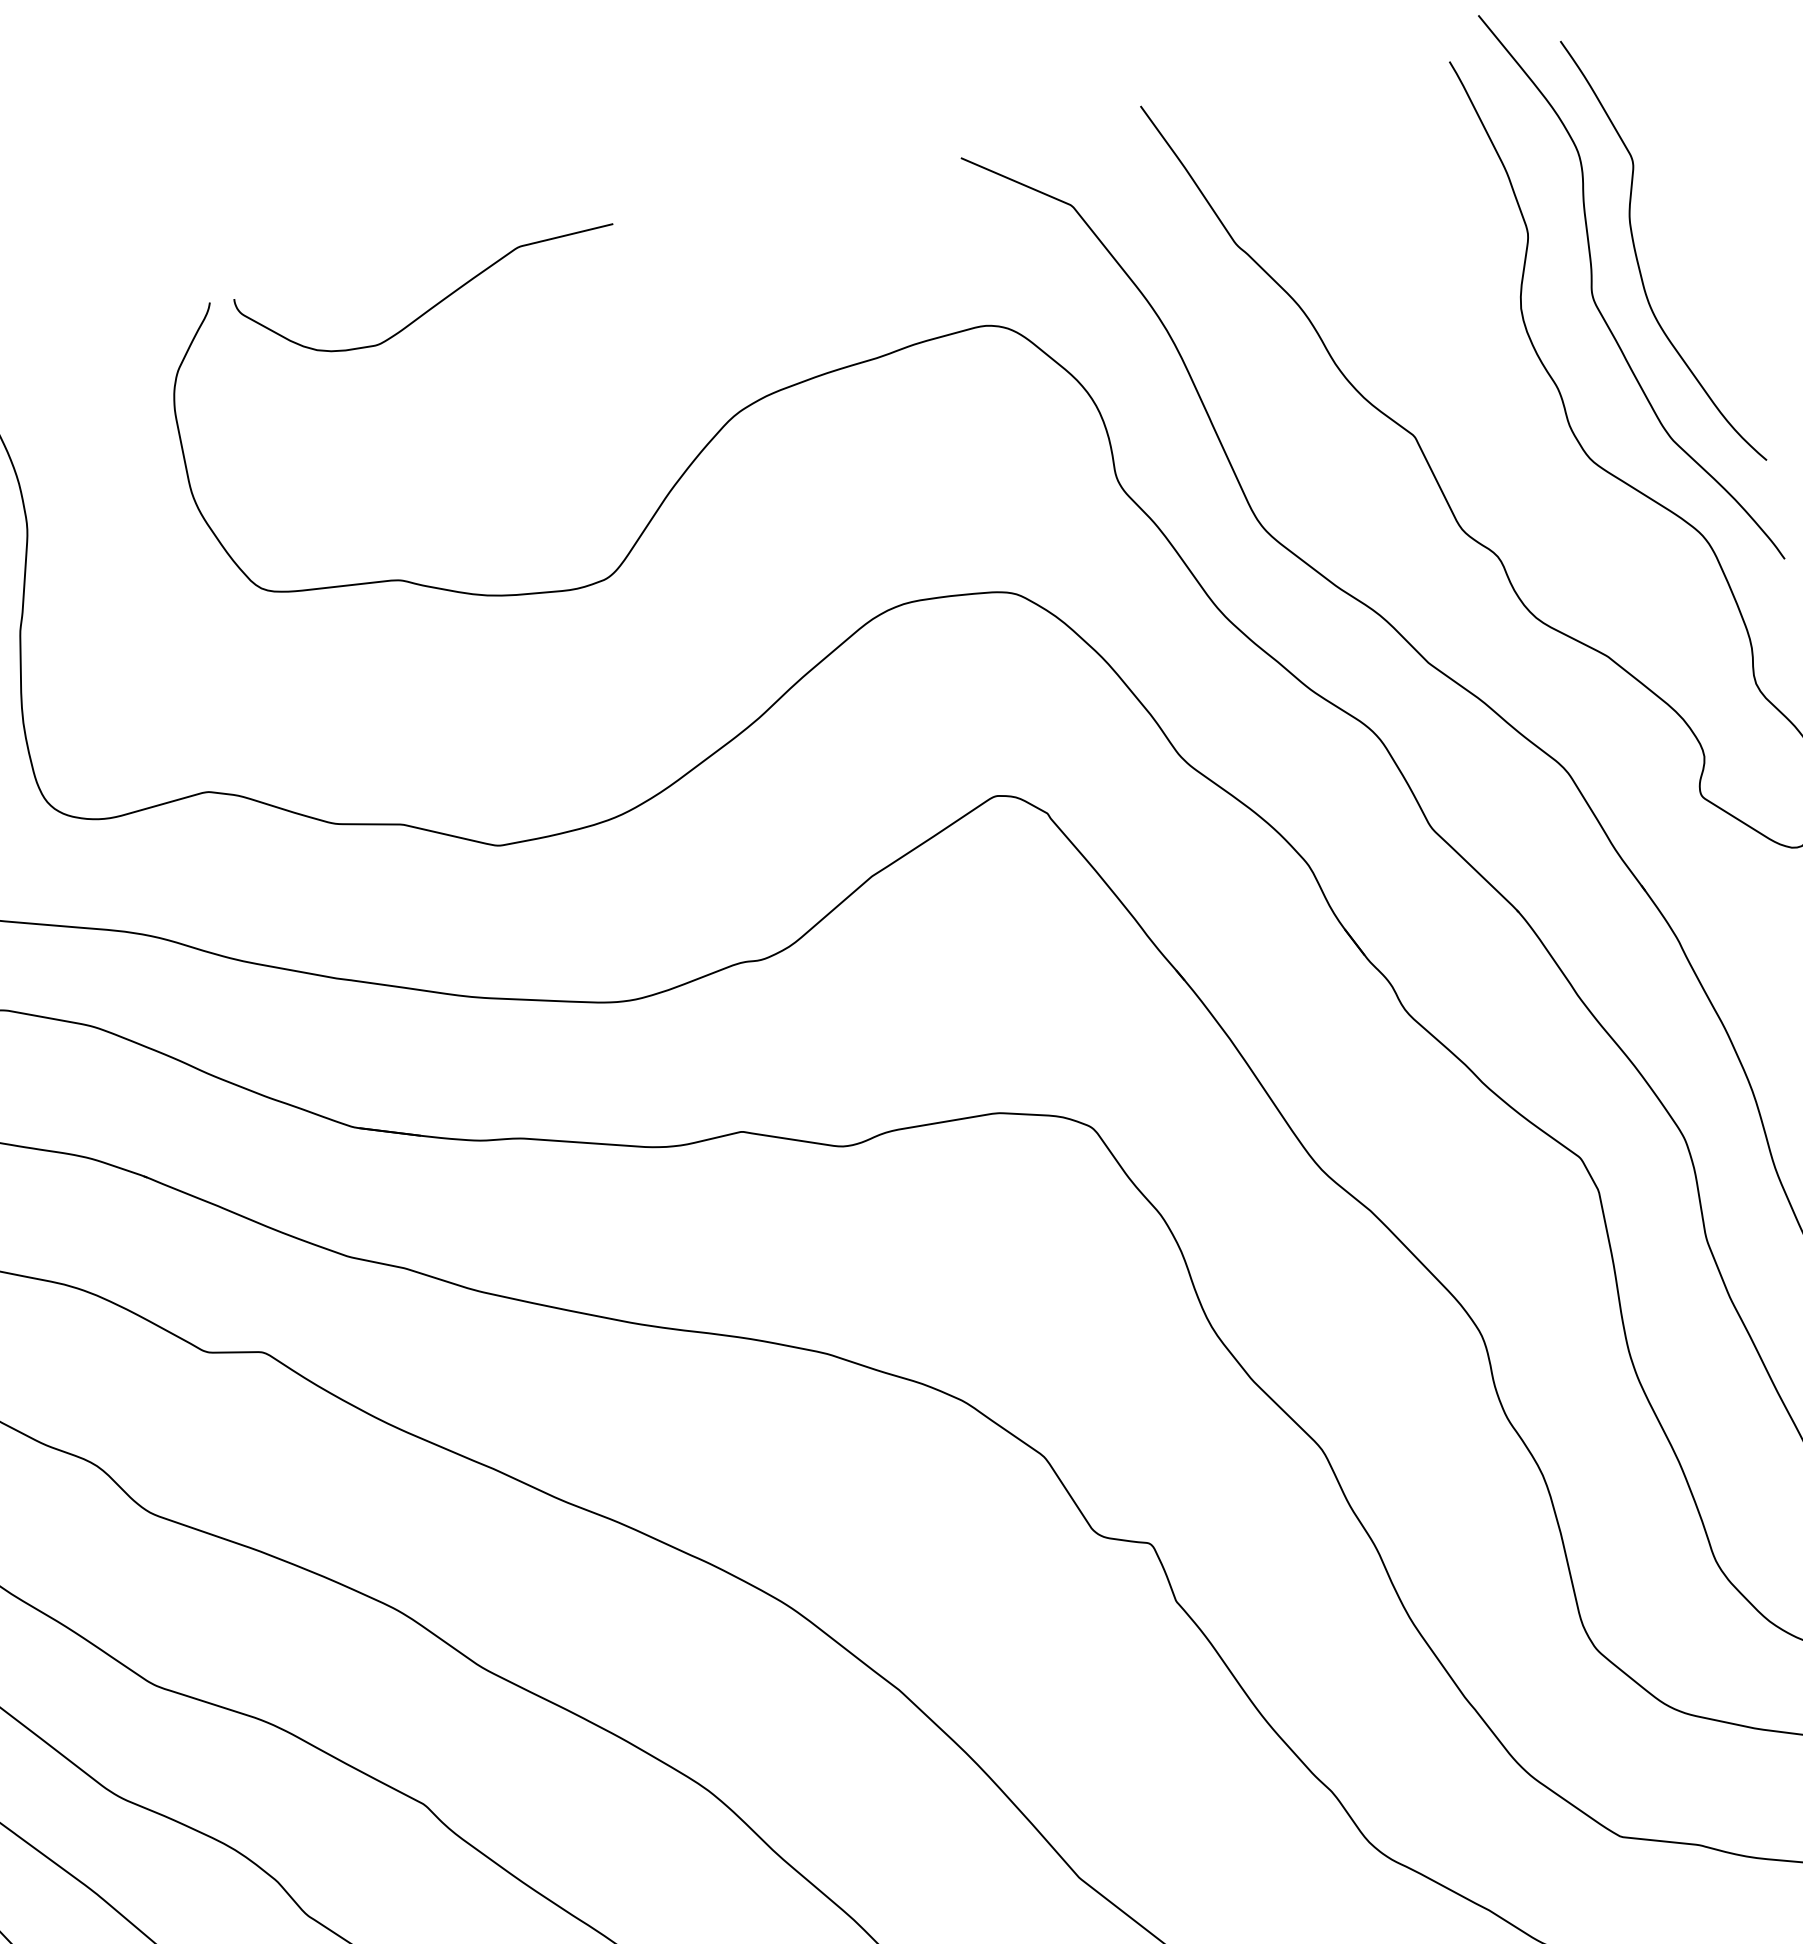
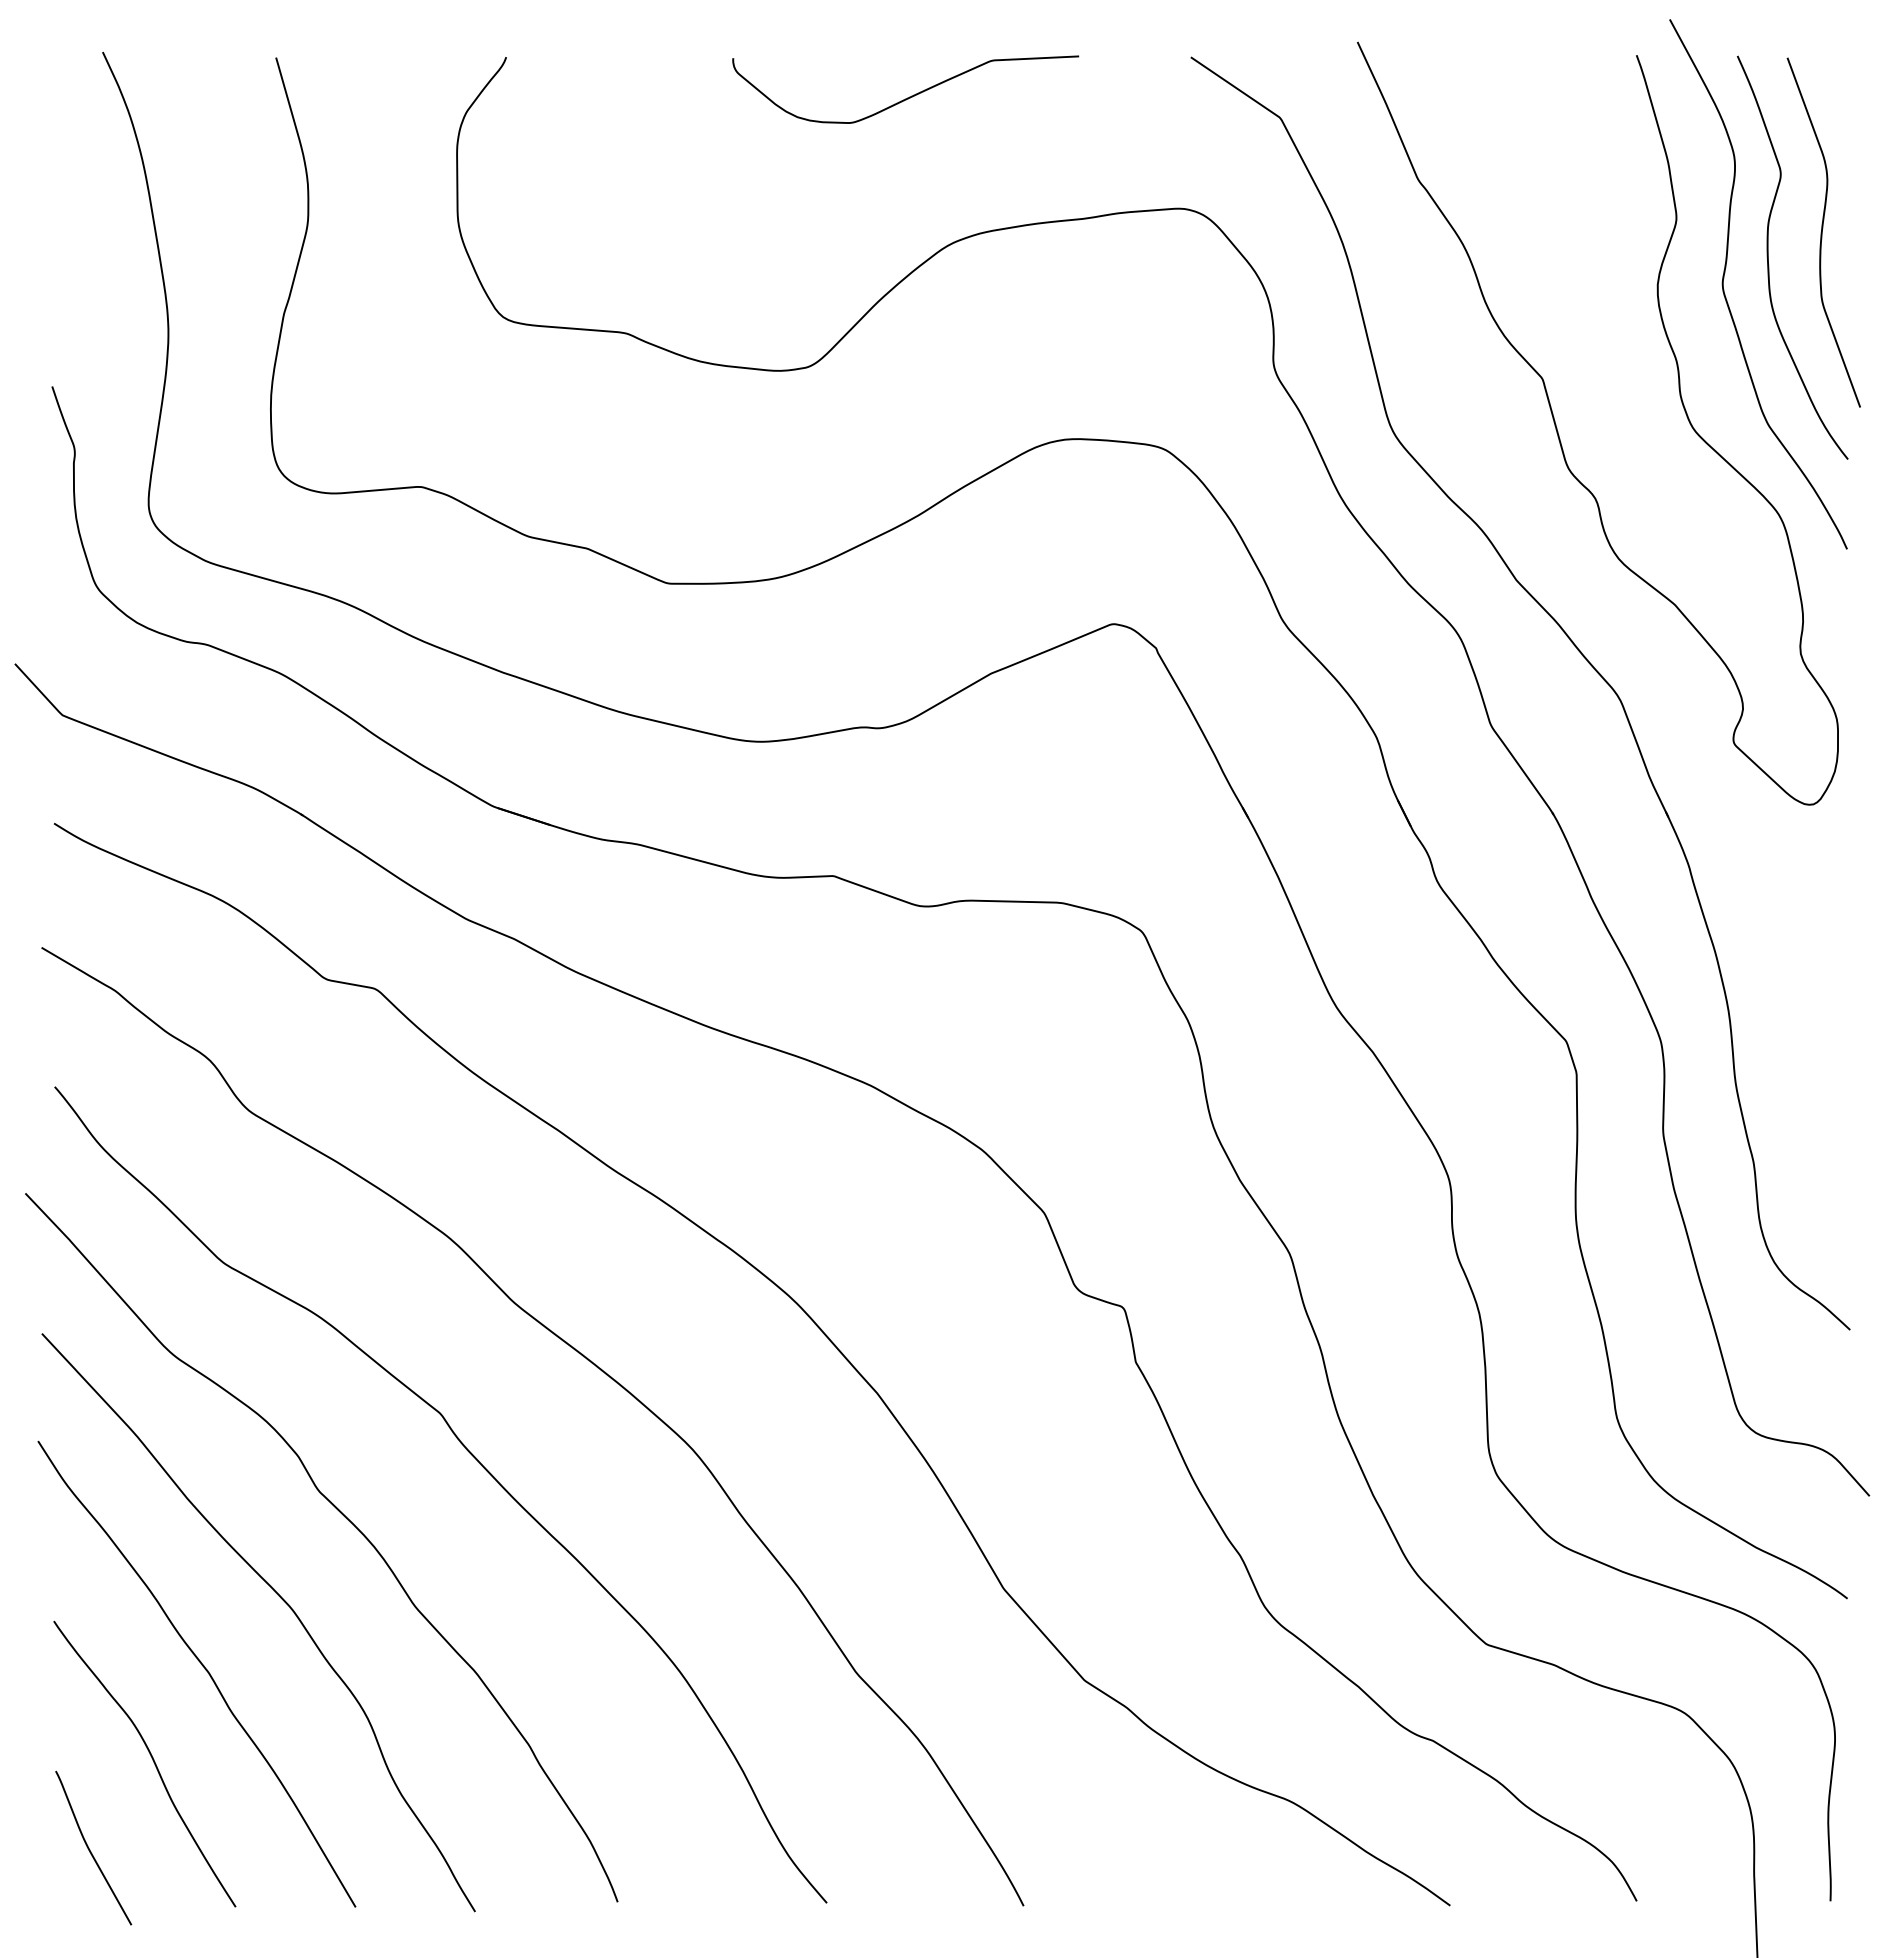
curve: (1690, 216) -> (1822, 232), added
curve: (435, 303) -> (909, 96), moved

